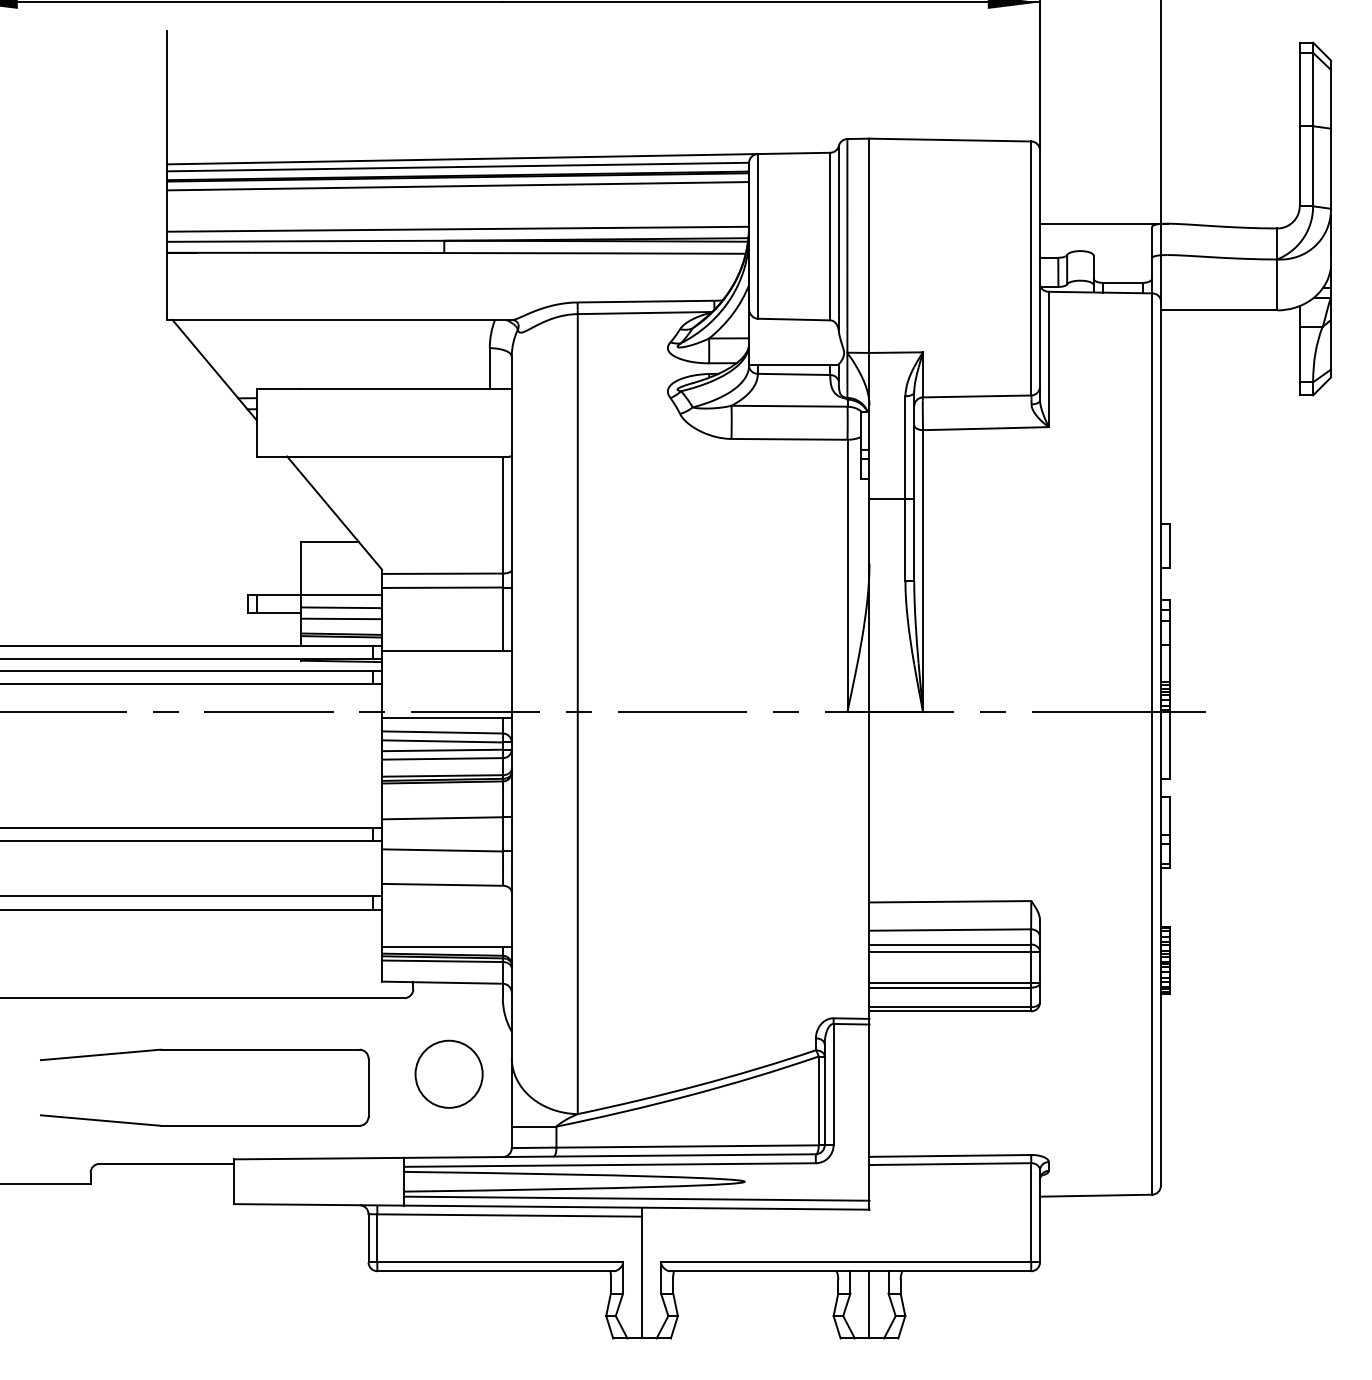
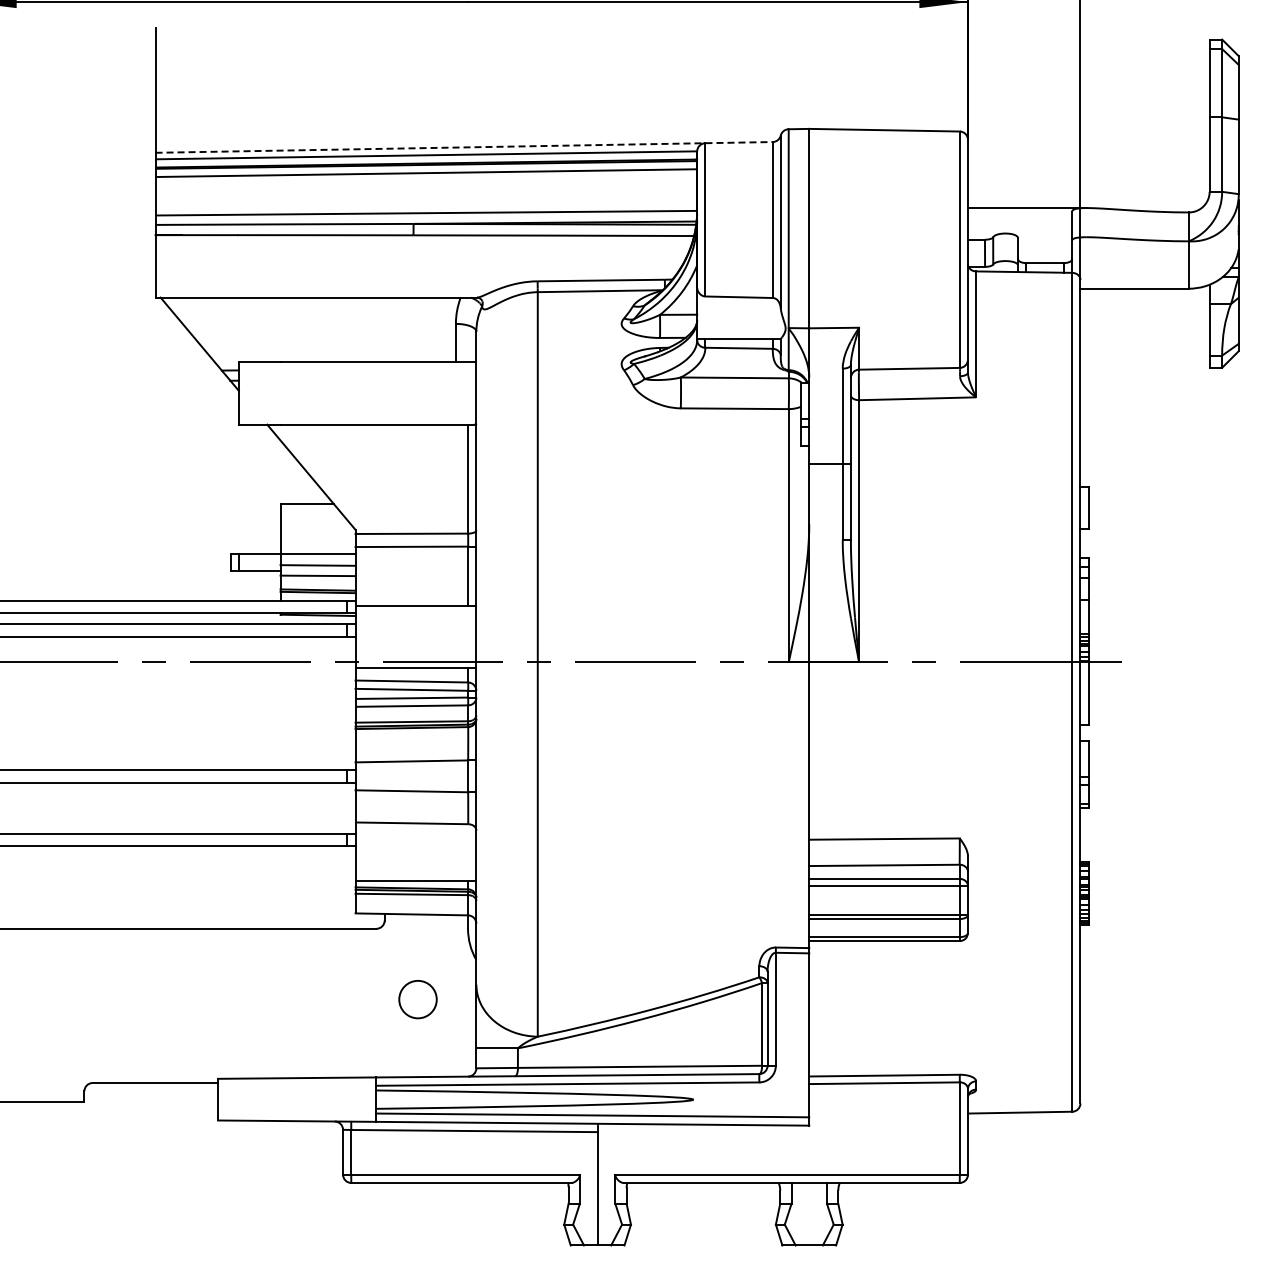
line: (499, 158) -> (464, 147), solid -> dashed
part: (204, 1050) -> (190, 977), removed
circle: (448, 1074) -> (417, 999), size x0.6
line: (869, 1304) -> (809, 1213), removed

